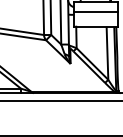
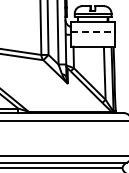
line: (96, 11) -> (93, 31), solid -> dashed

